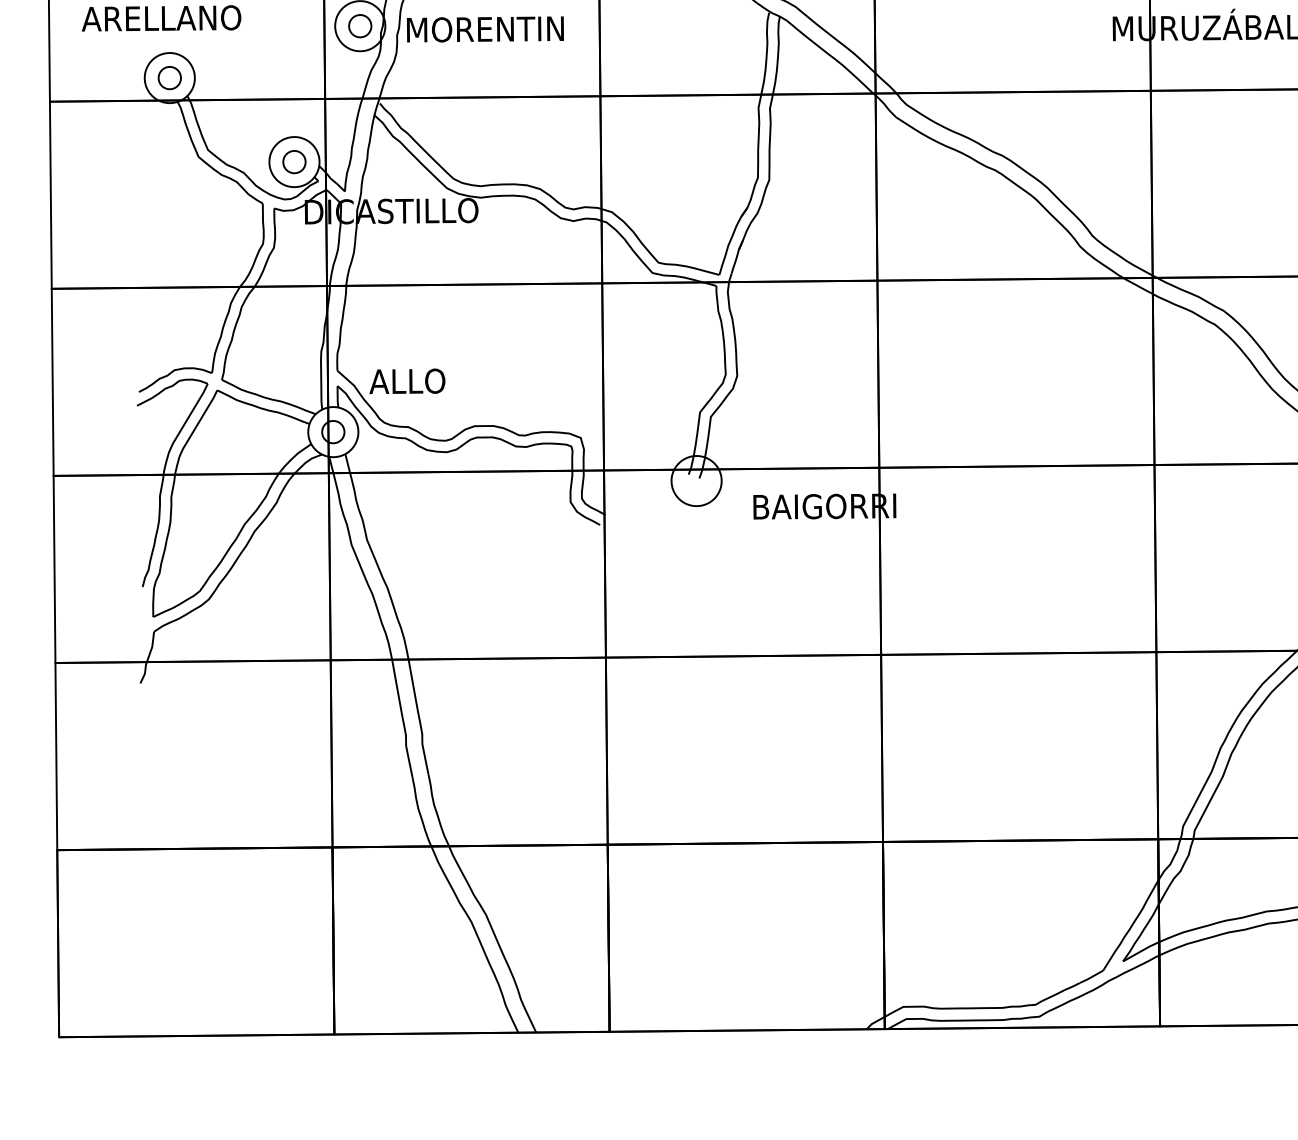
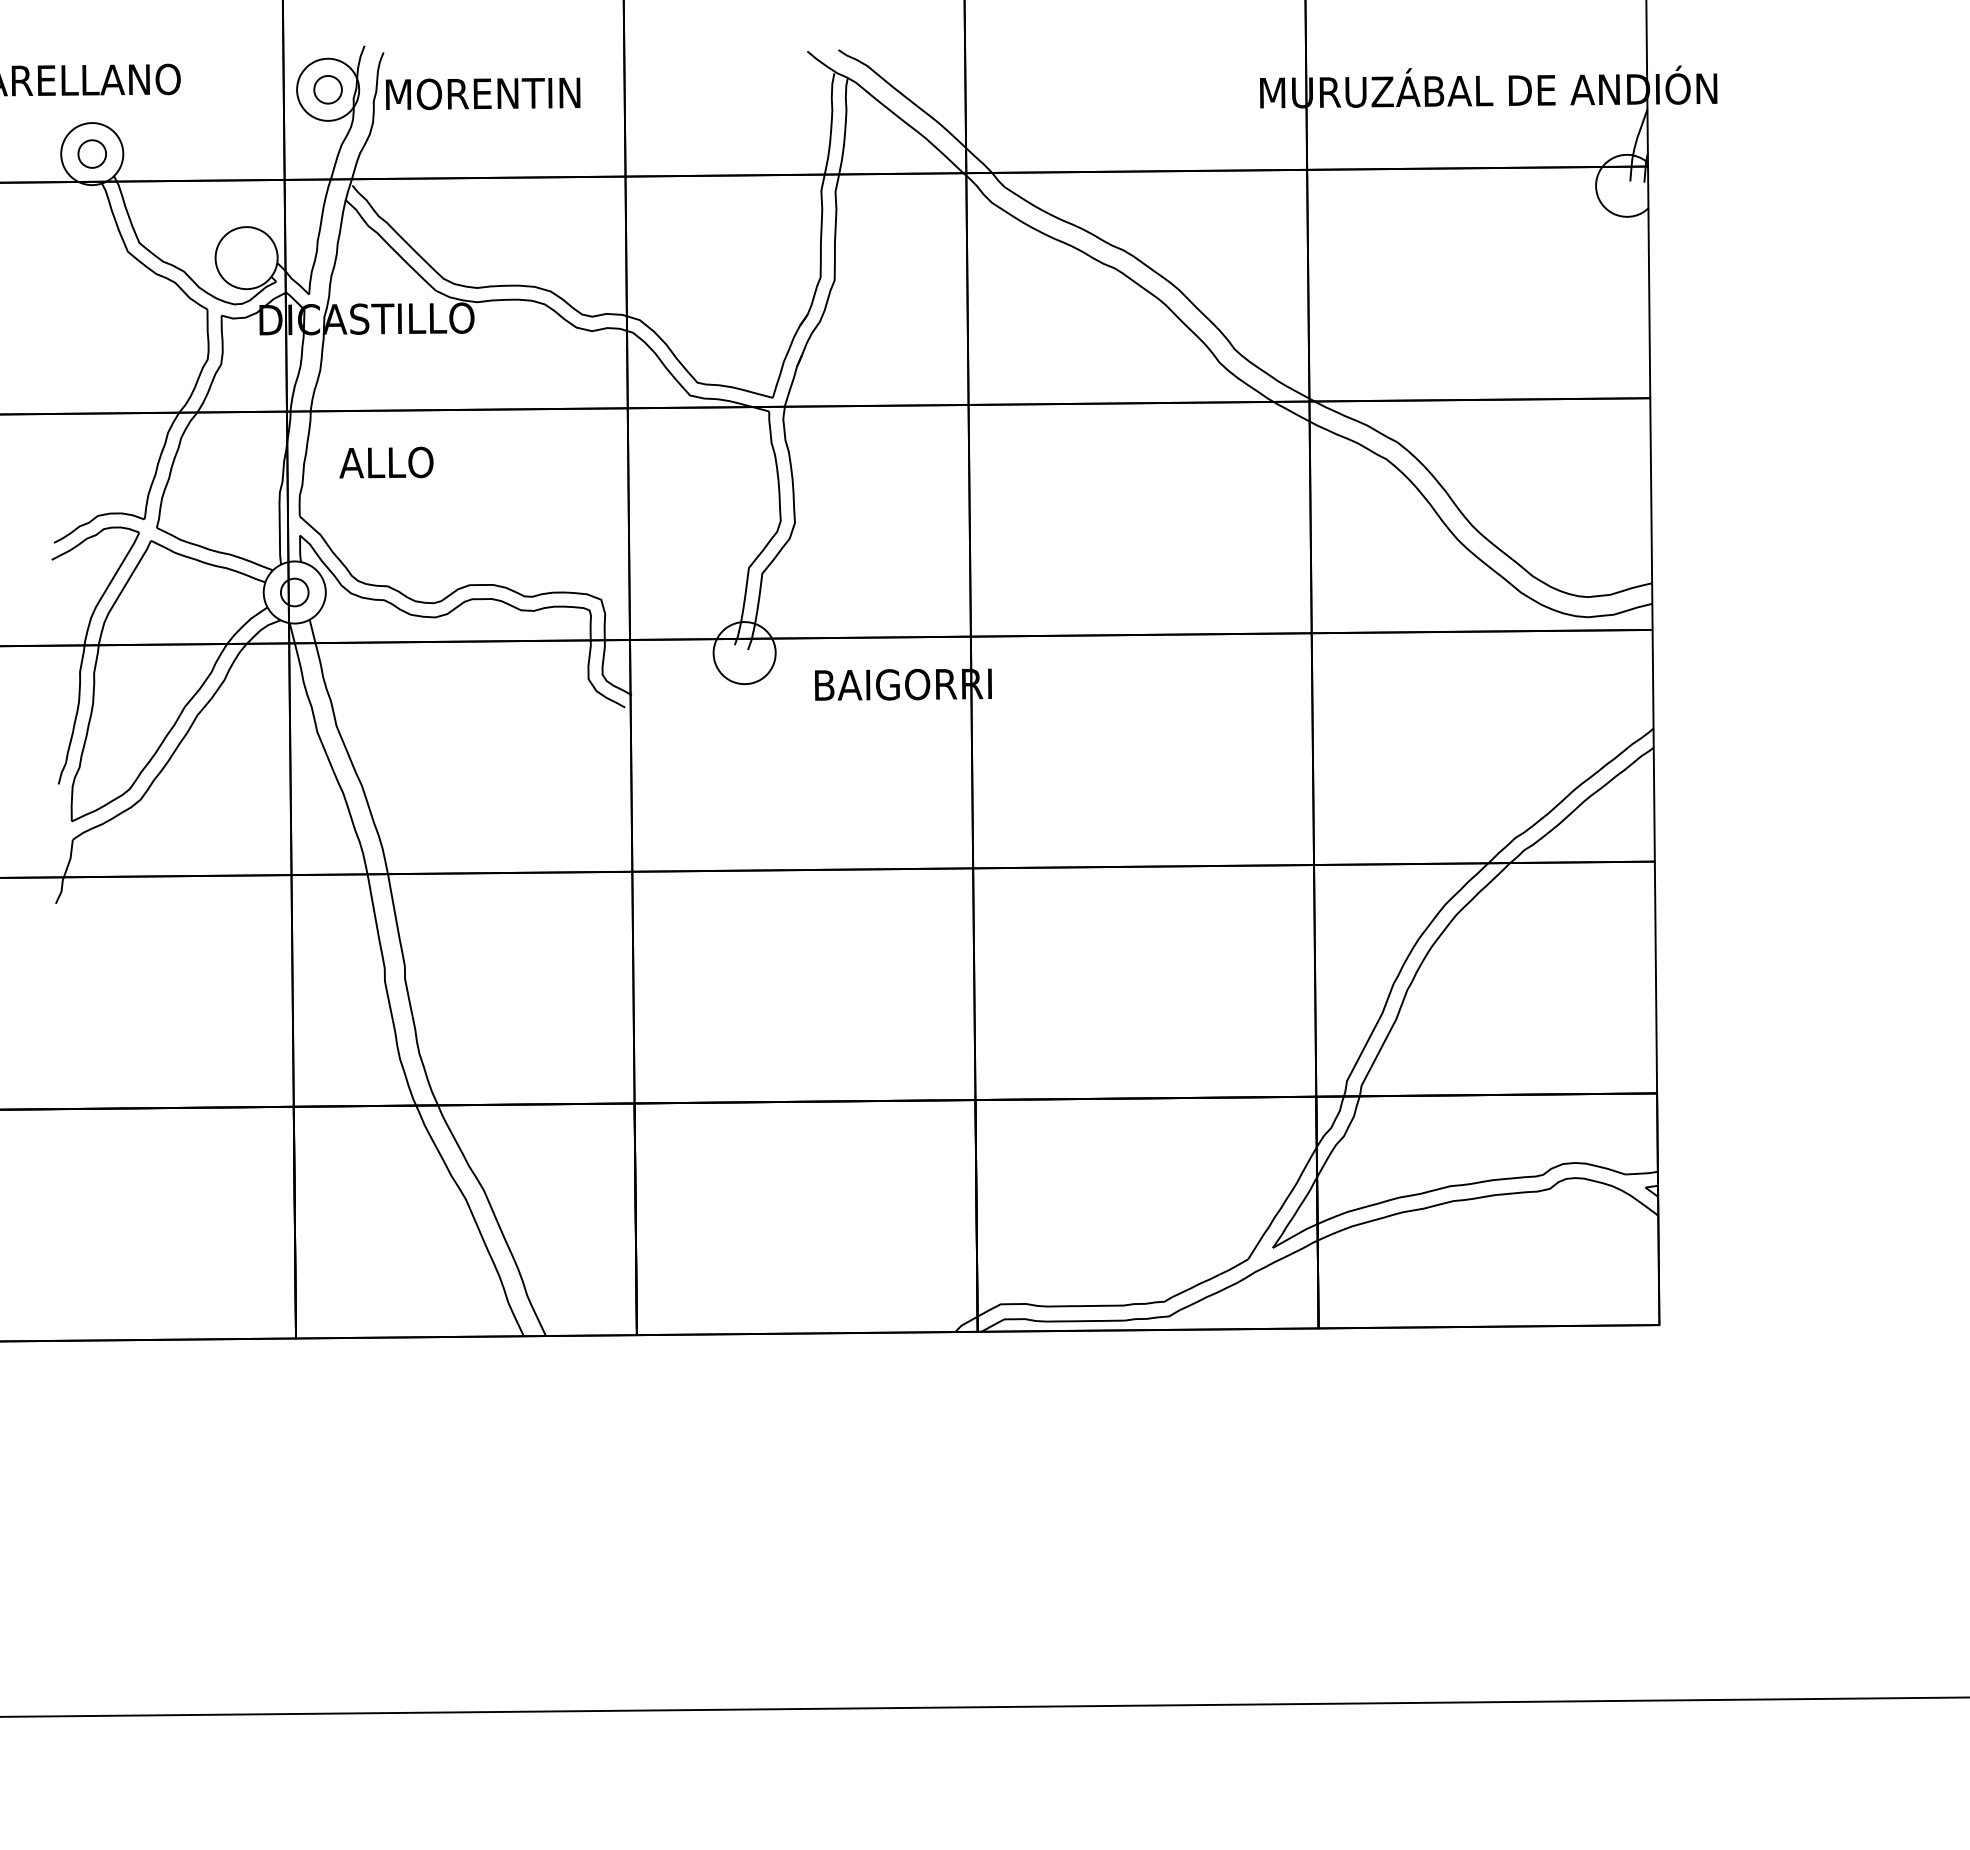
part: (294, 161) -> (246, 257), removed
text: (407, 381) -> (386, 462), moved

